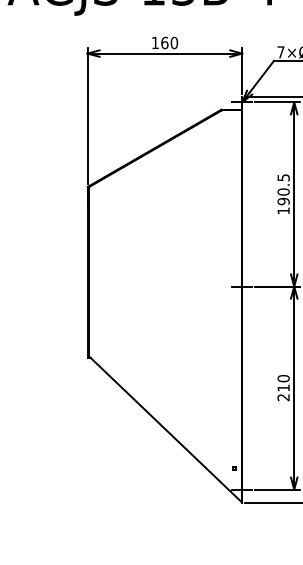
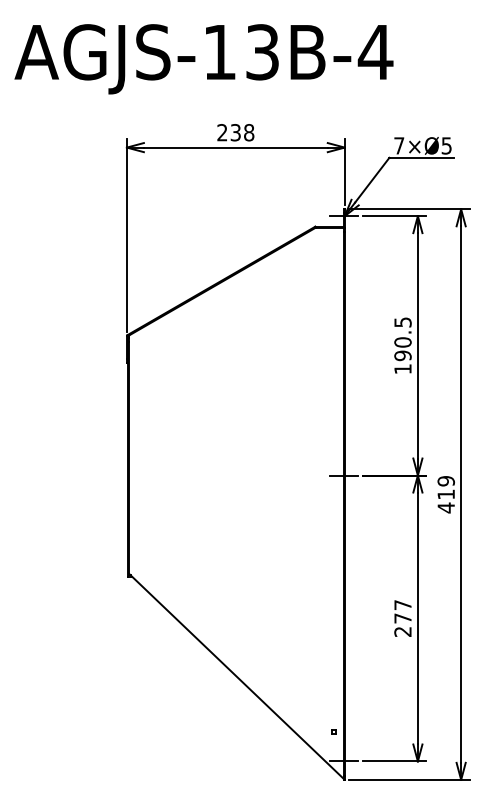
text: (164, 42) -> (235, 132), 160 -> 238
text: (283, 383) -> (402, 611), 210 -> 277

